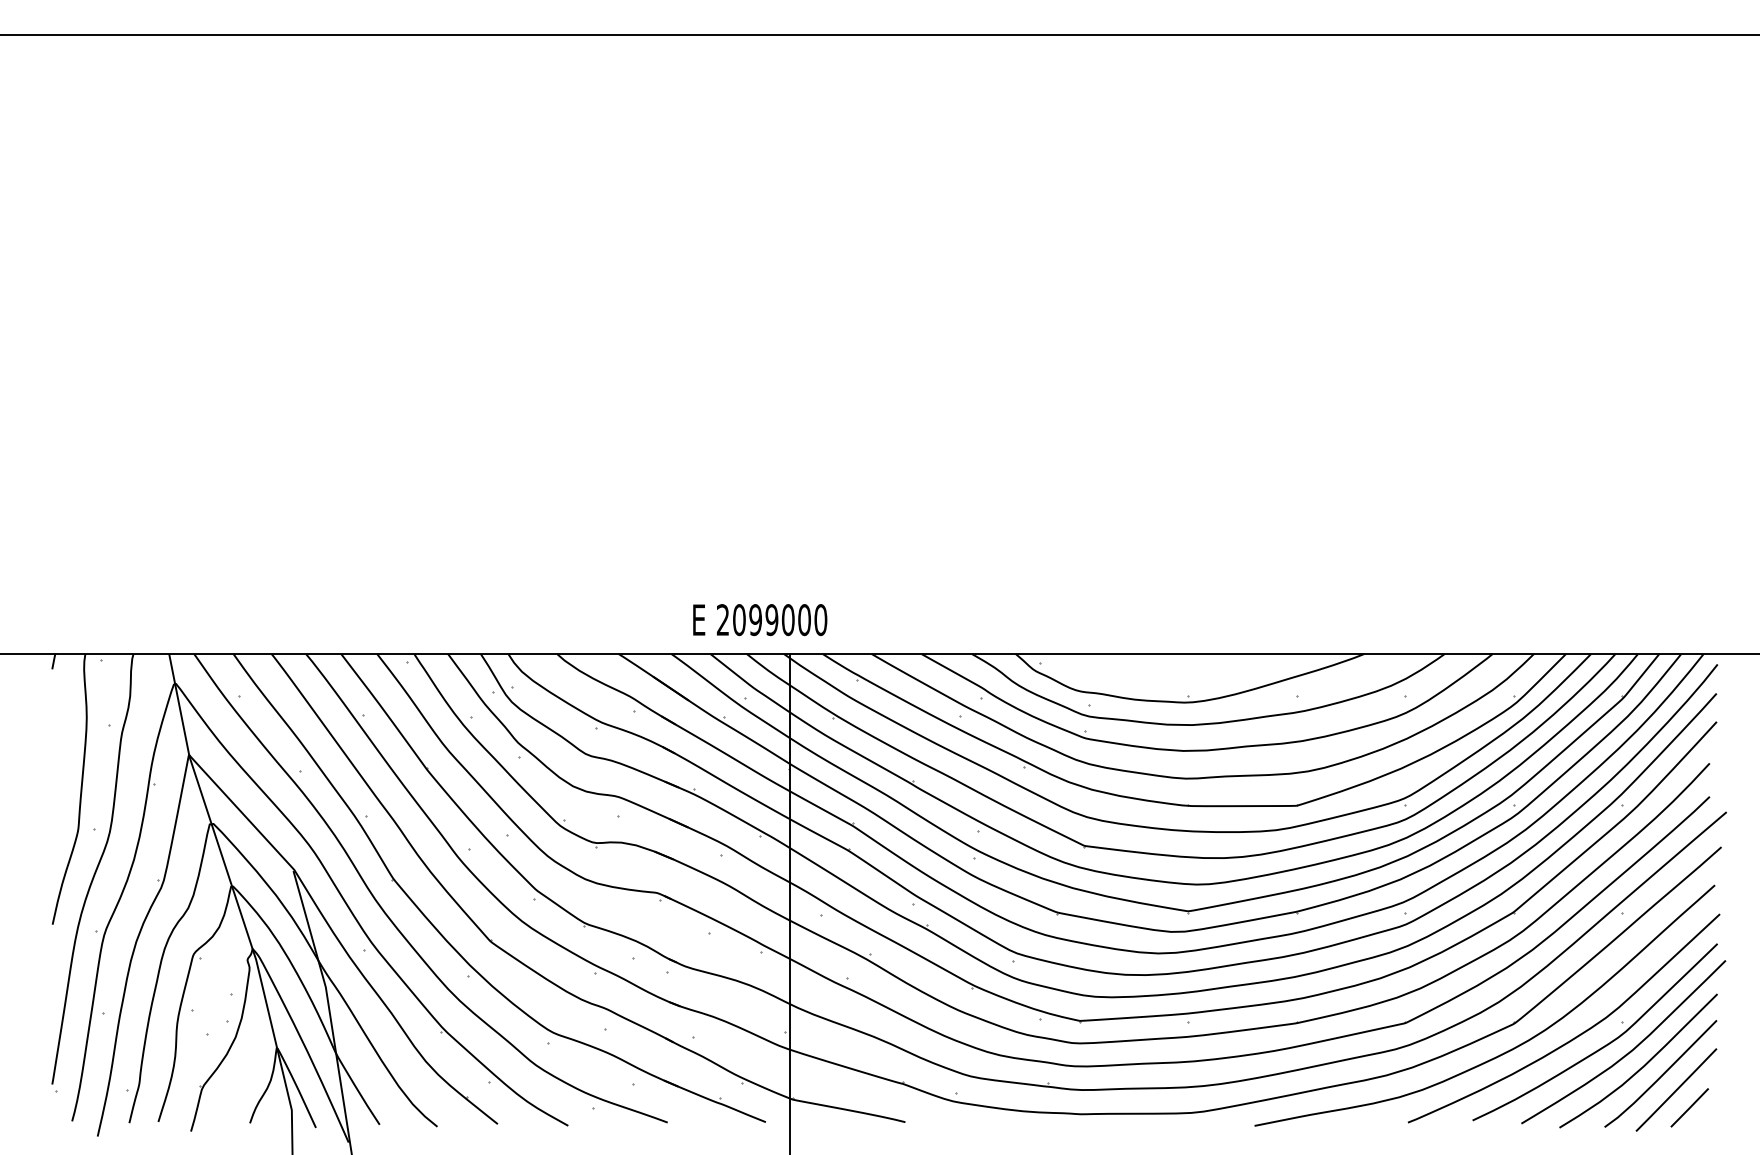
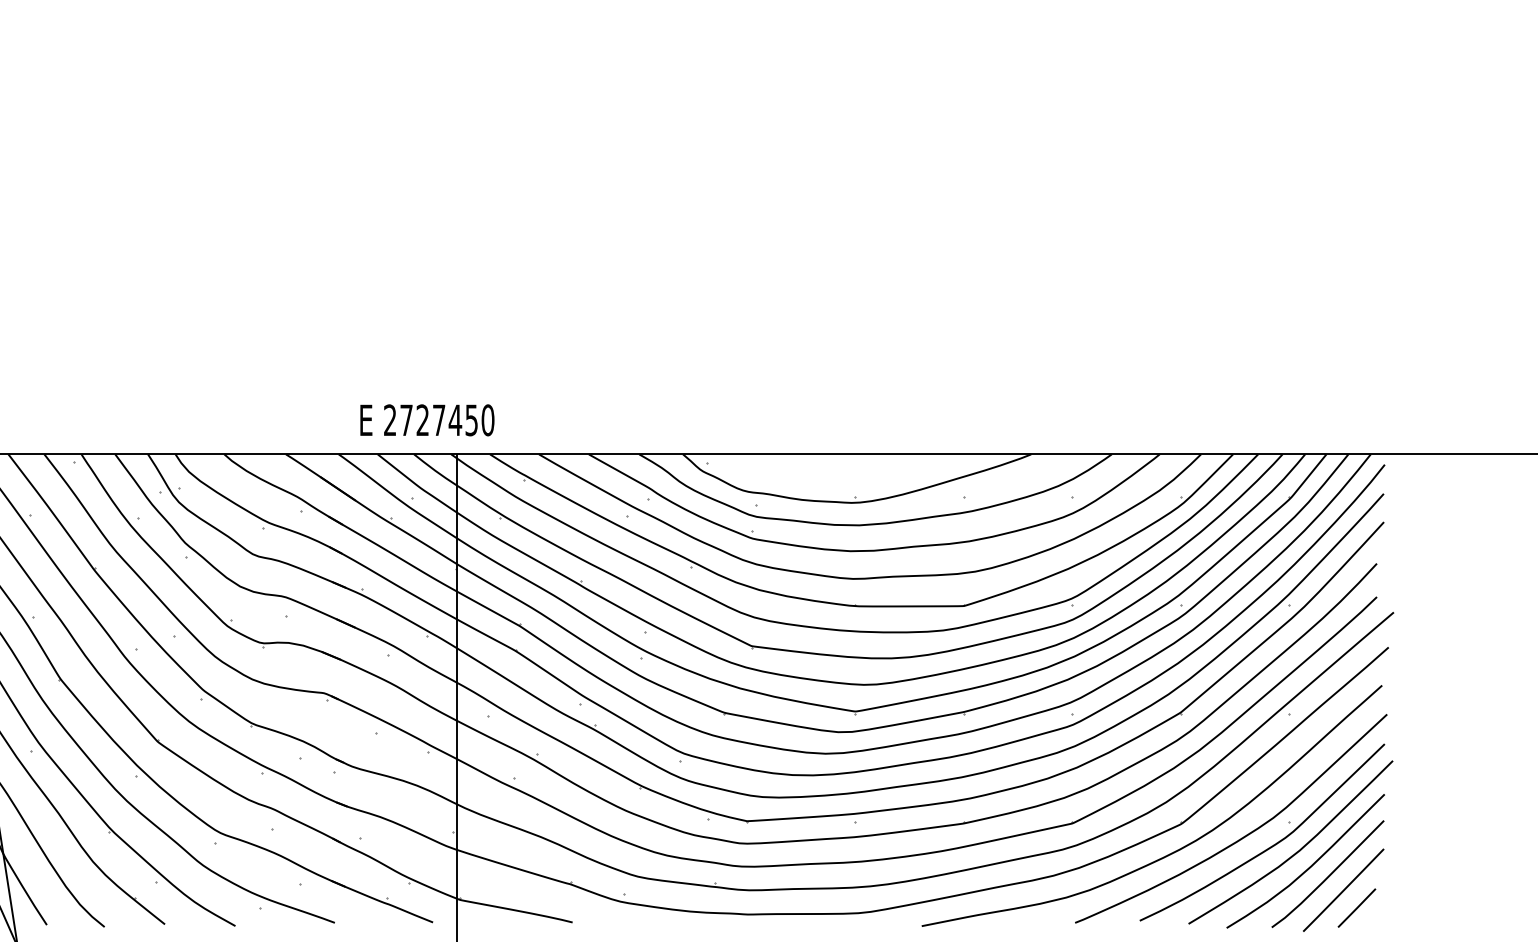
text: (771, 620) -> (438, 420), 2099000 -> 2727450

